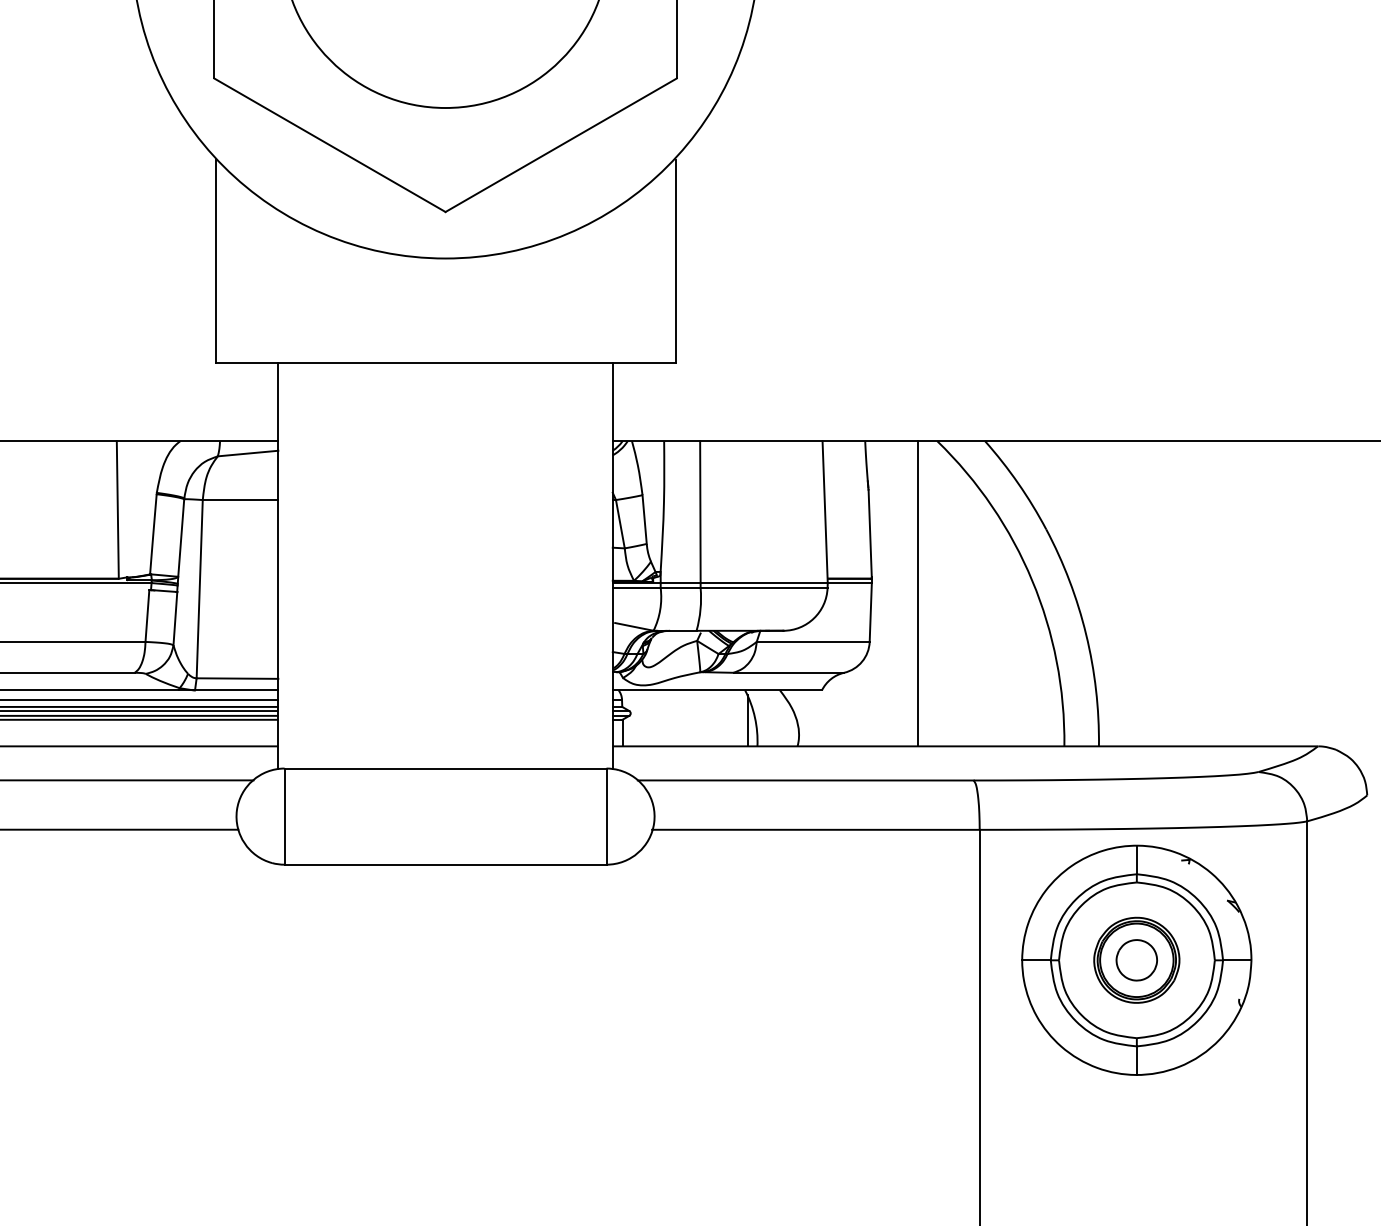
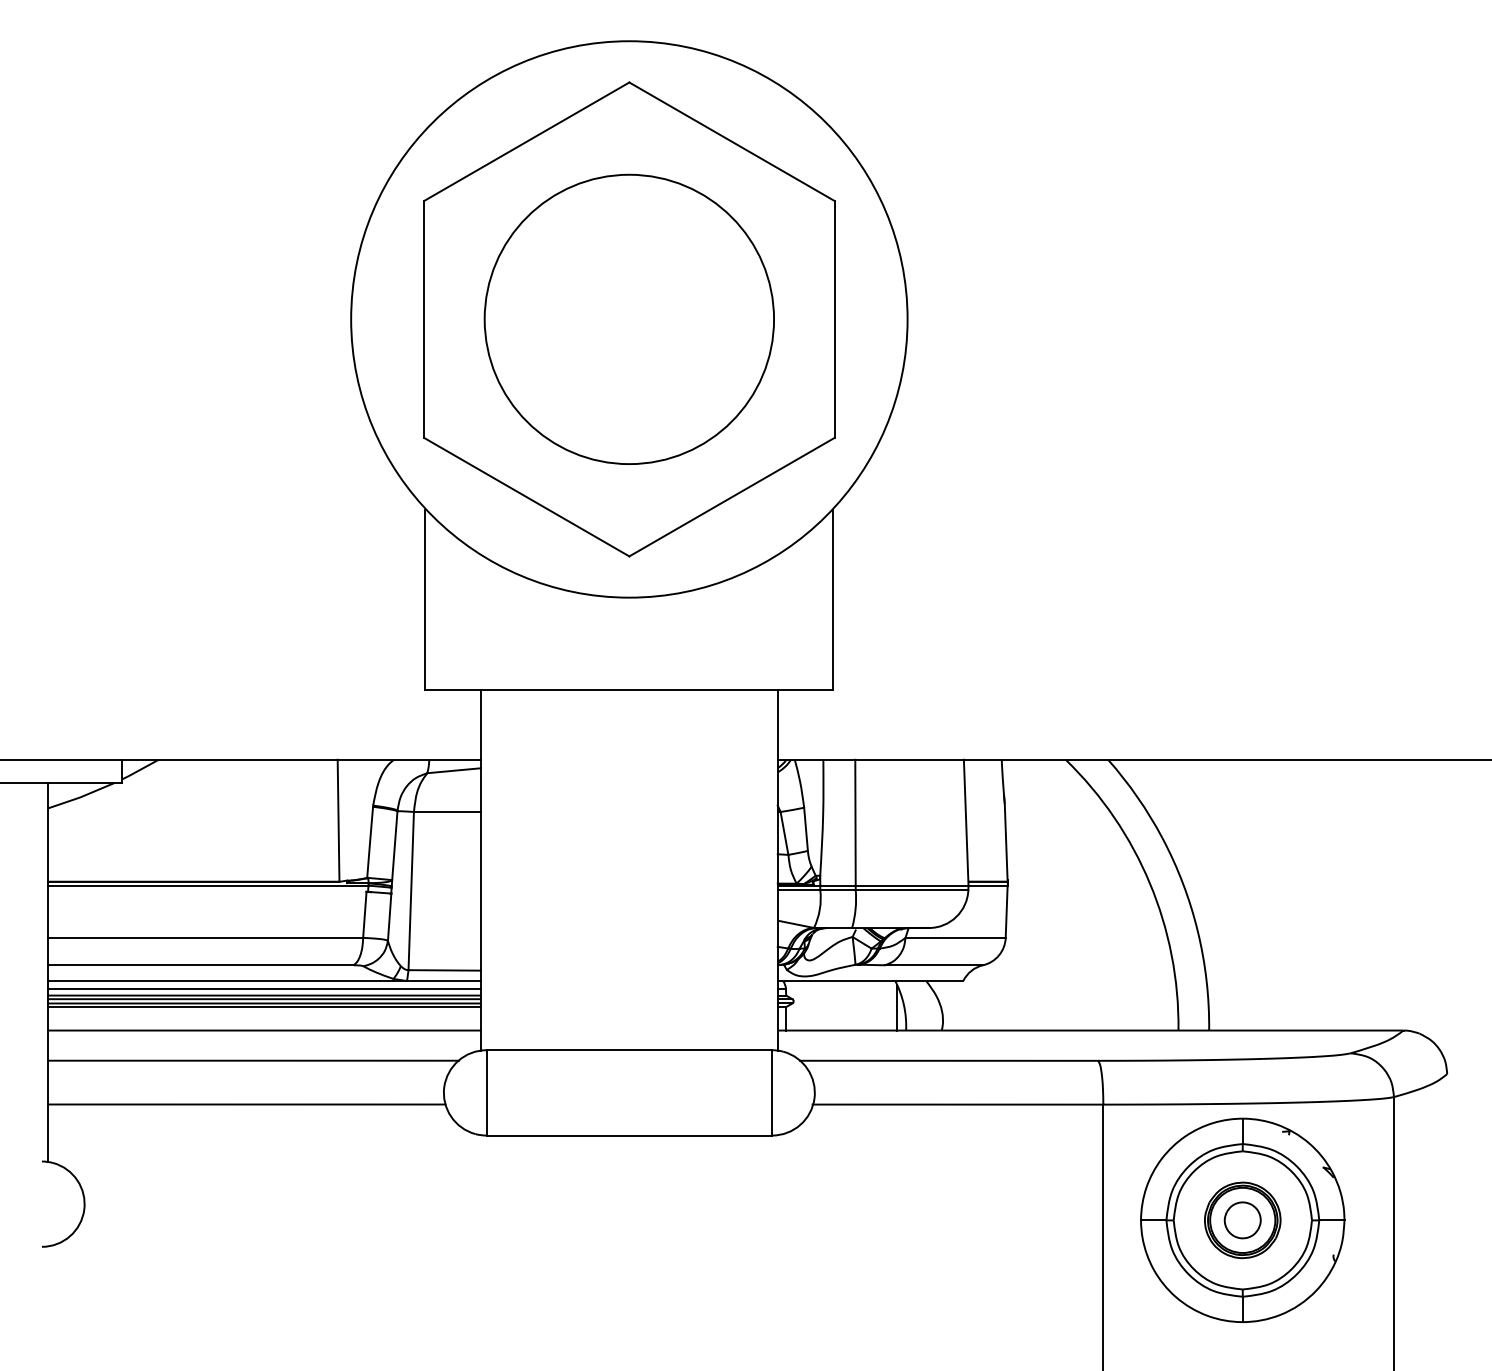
line: (917, 593) -> (1048, 894), removed

